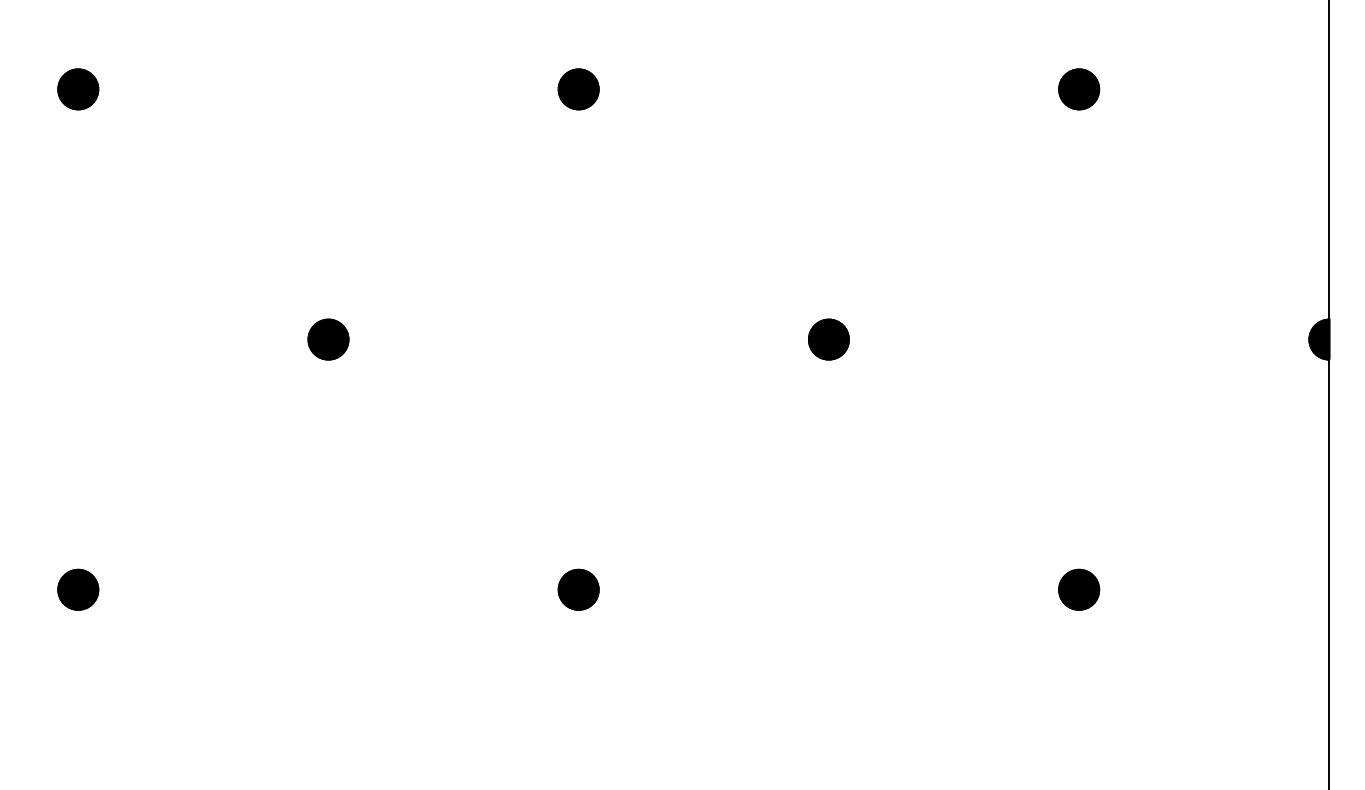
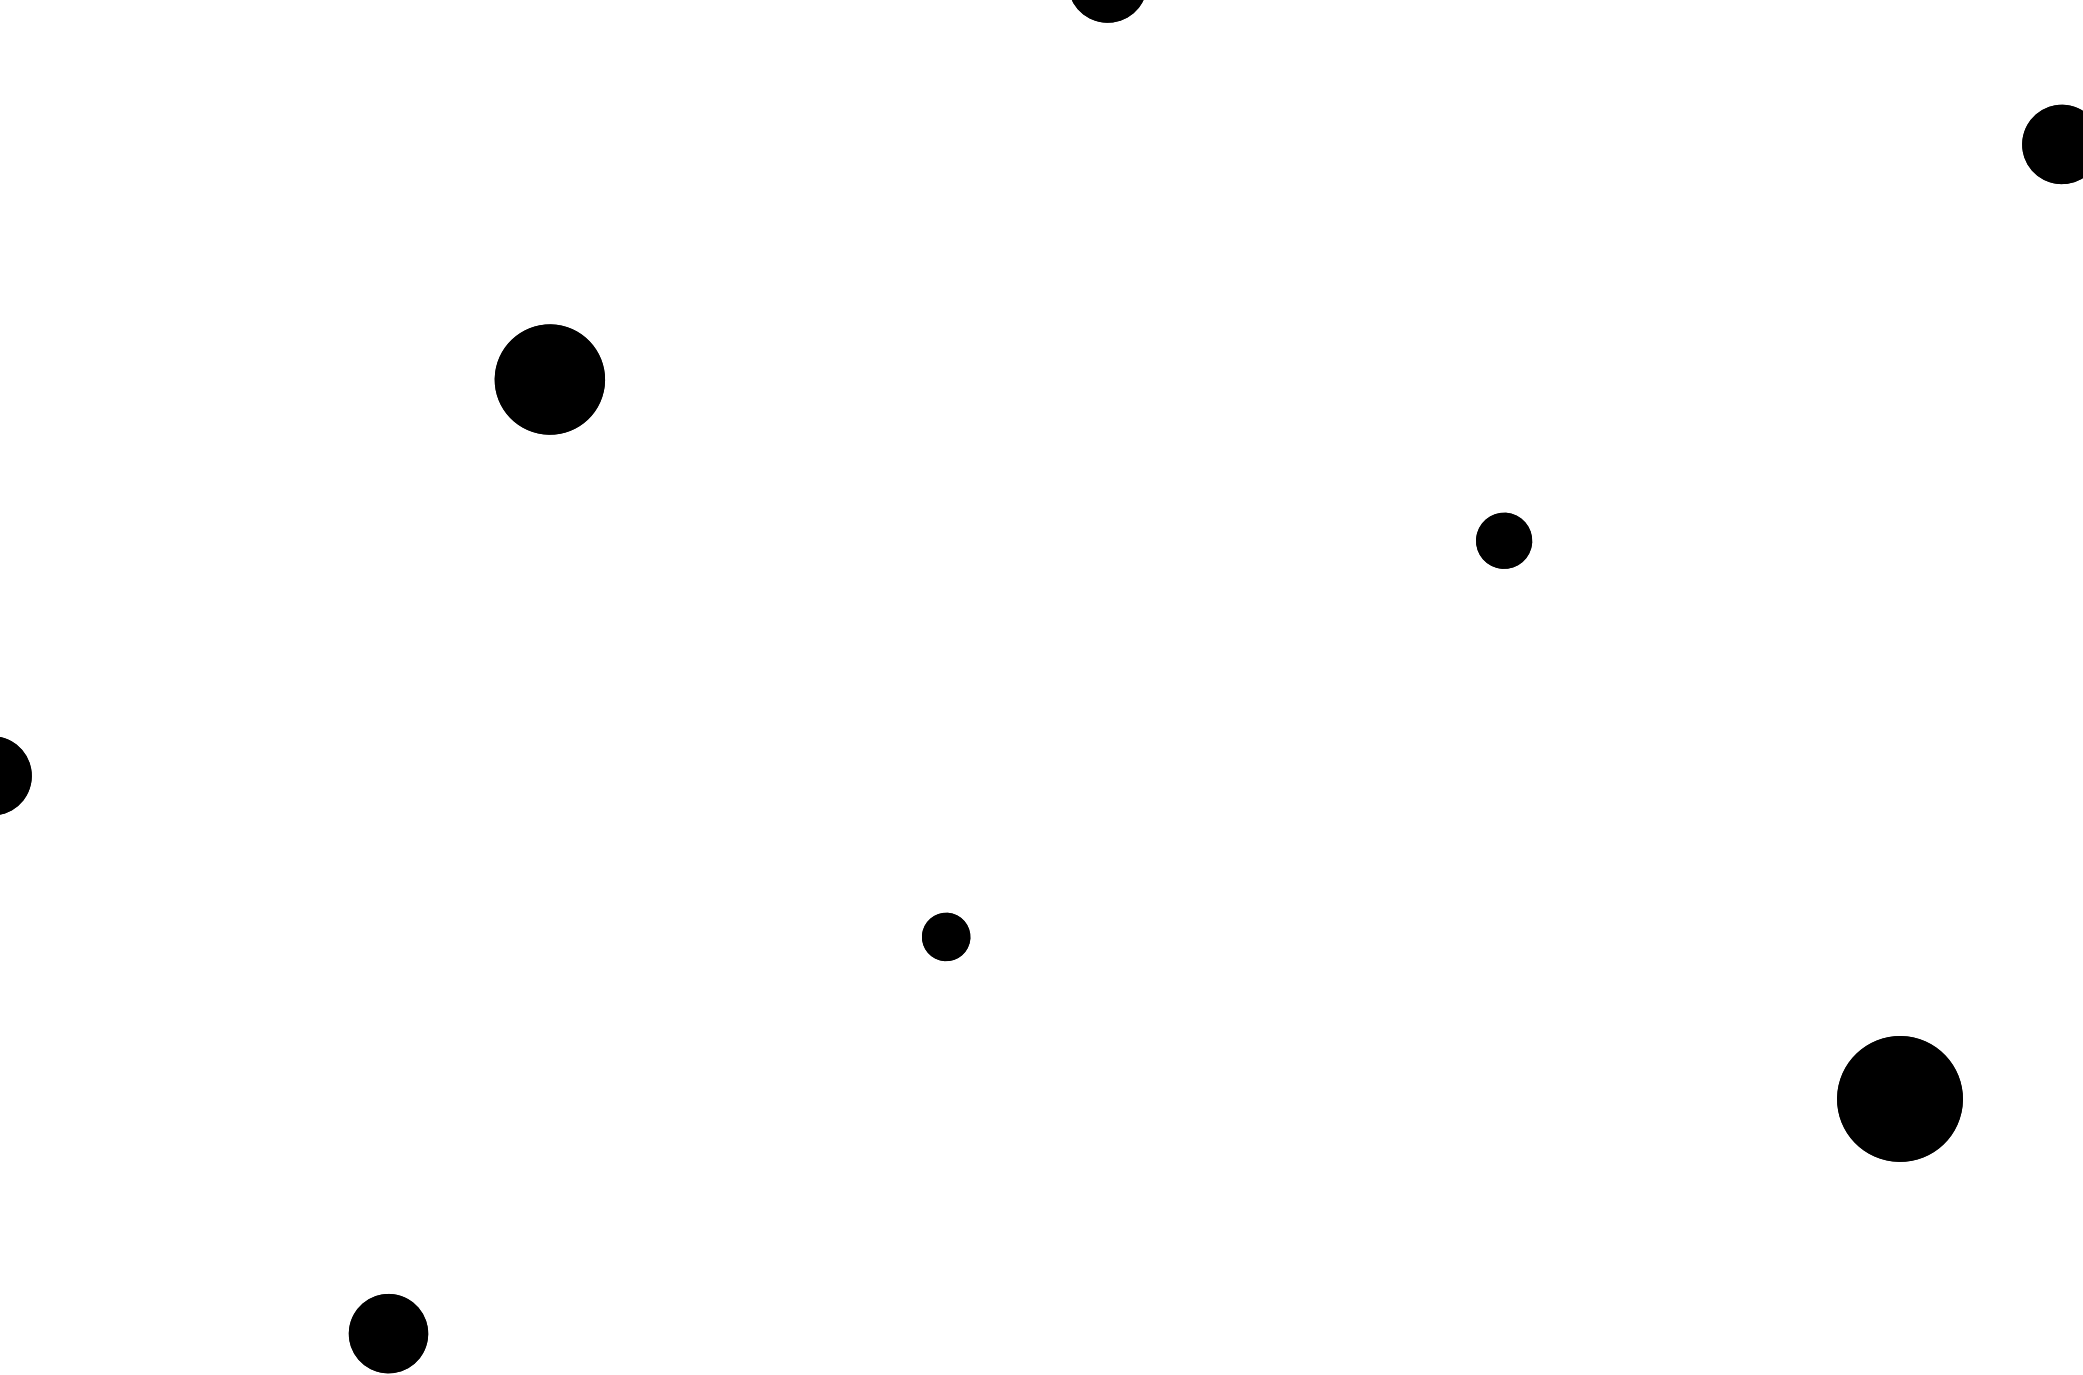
part: (328, 339) -> (549, 379), size x1.4
part: (828, 339) -> (1503, 540), size x0.7
part: (578, 589) -> (945, 936), size x0.6
part: (1079, 589) -> (1901, 1098), size x1.6

